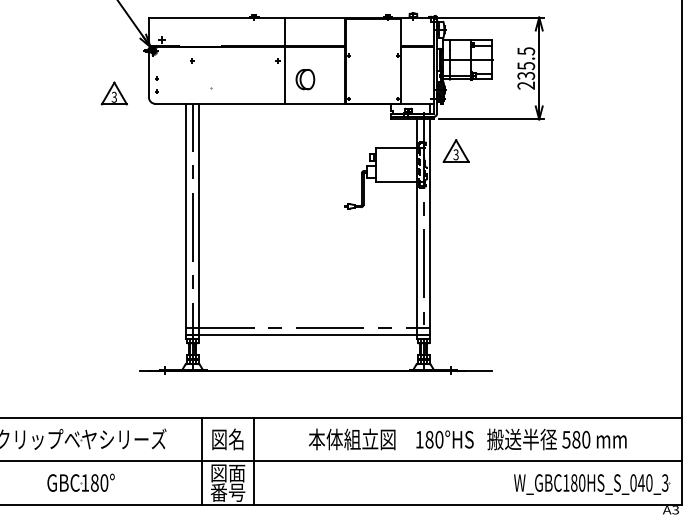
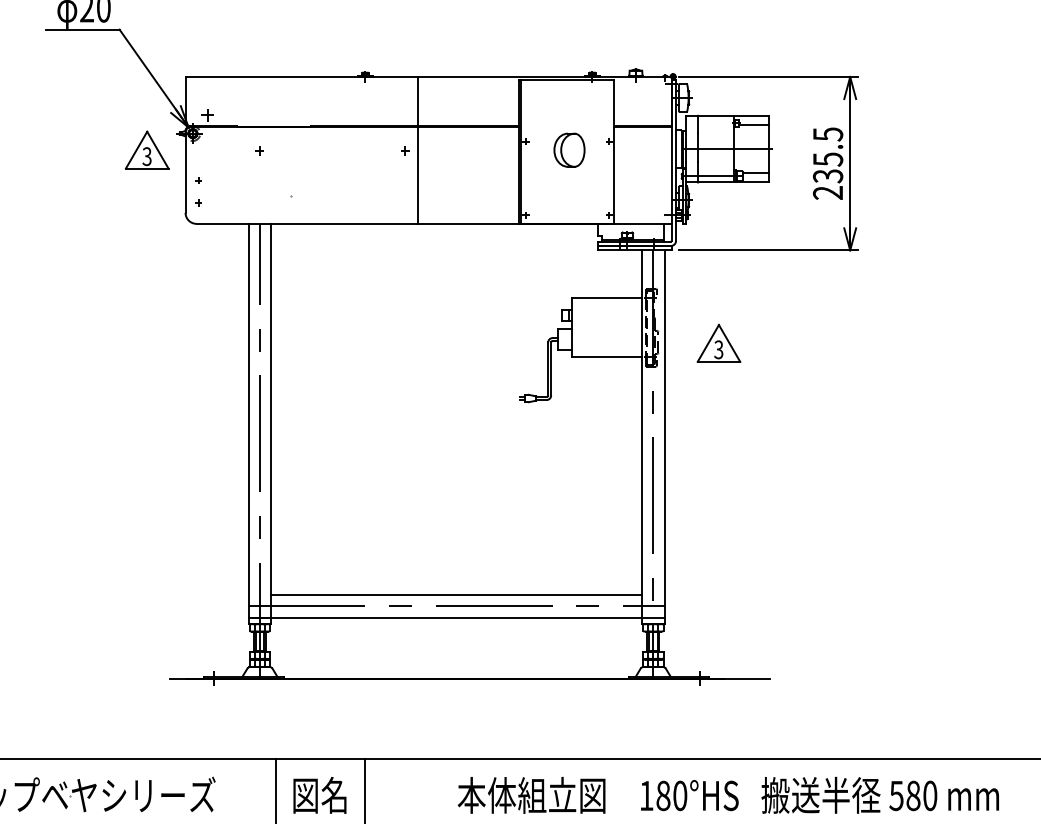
part: (305, 79) -> (569, 150), moved
part: (113, 93) -> (145, 150), moved
part: (455, 150) -> (717, 342), moved
line: (307, 321) -> (455, 594), added

